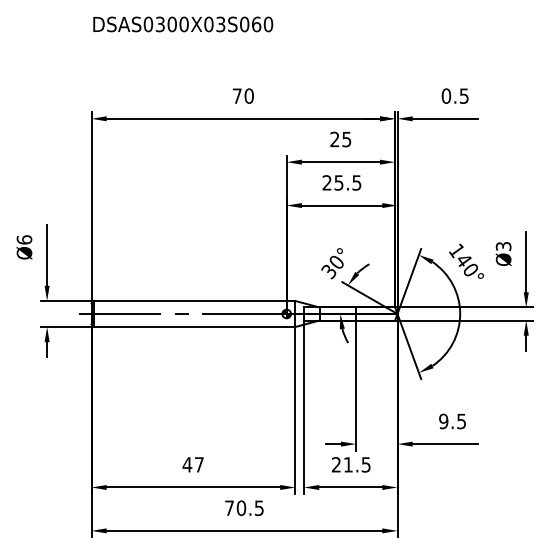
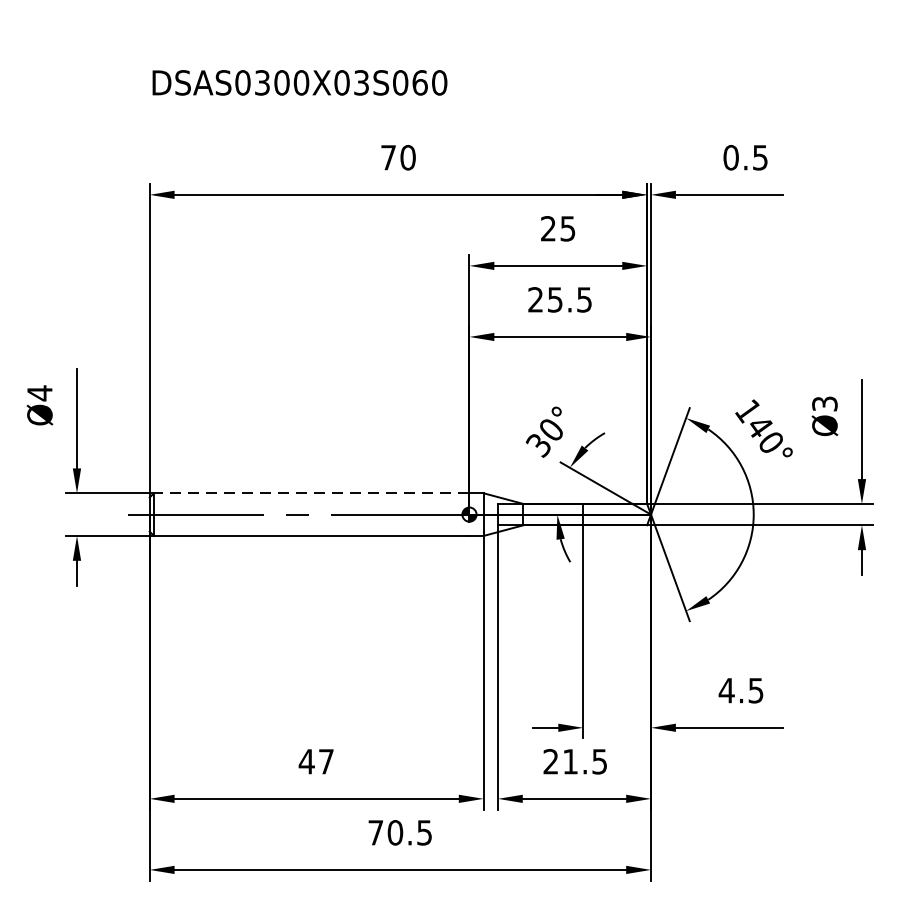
text: (183, 24) -> (300, 82), moved
text: (24, 239) -> (39, 392), Ø6 -> Ø4
line: (189, 300) -> (310, 492), solid -> dashed
text: (443, 421) -> (726, 690), 9.5 -> 4.5

